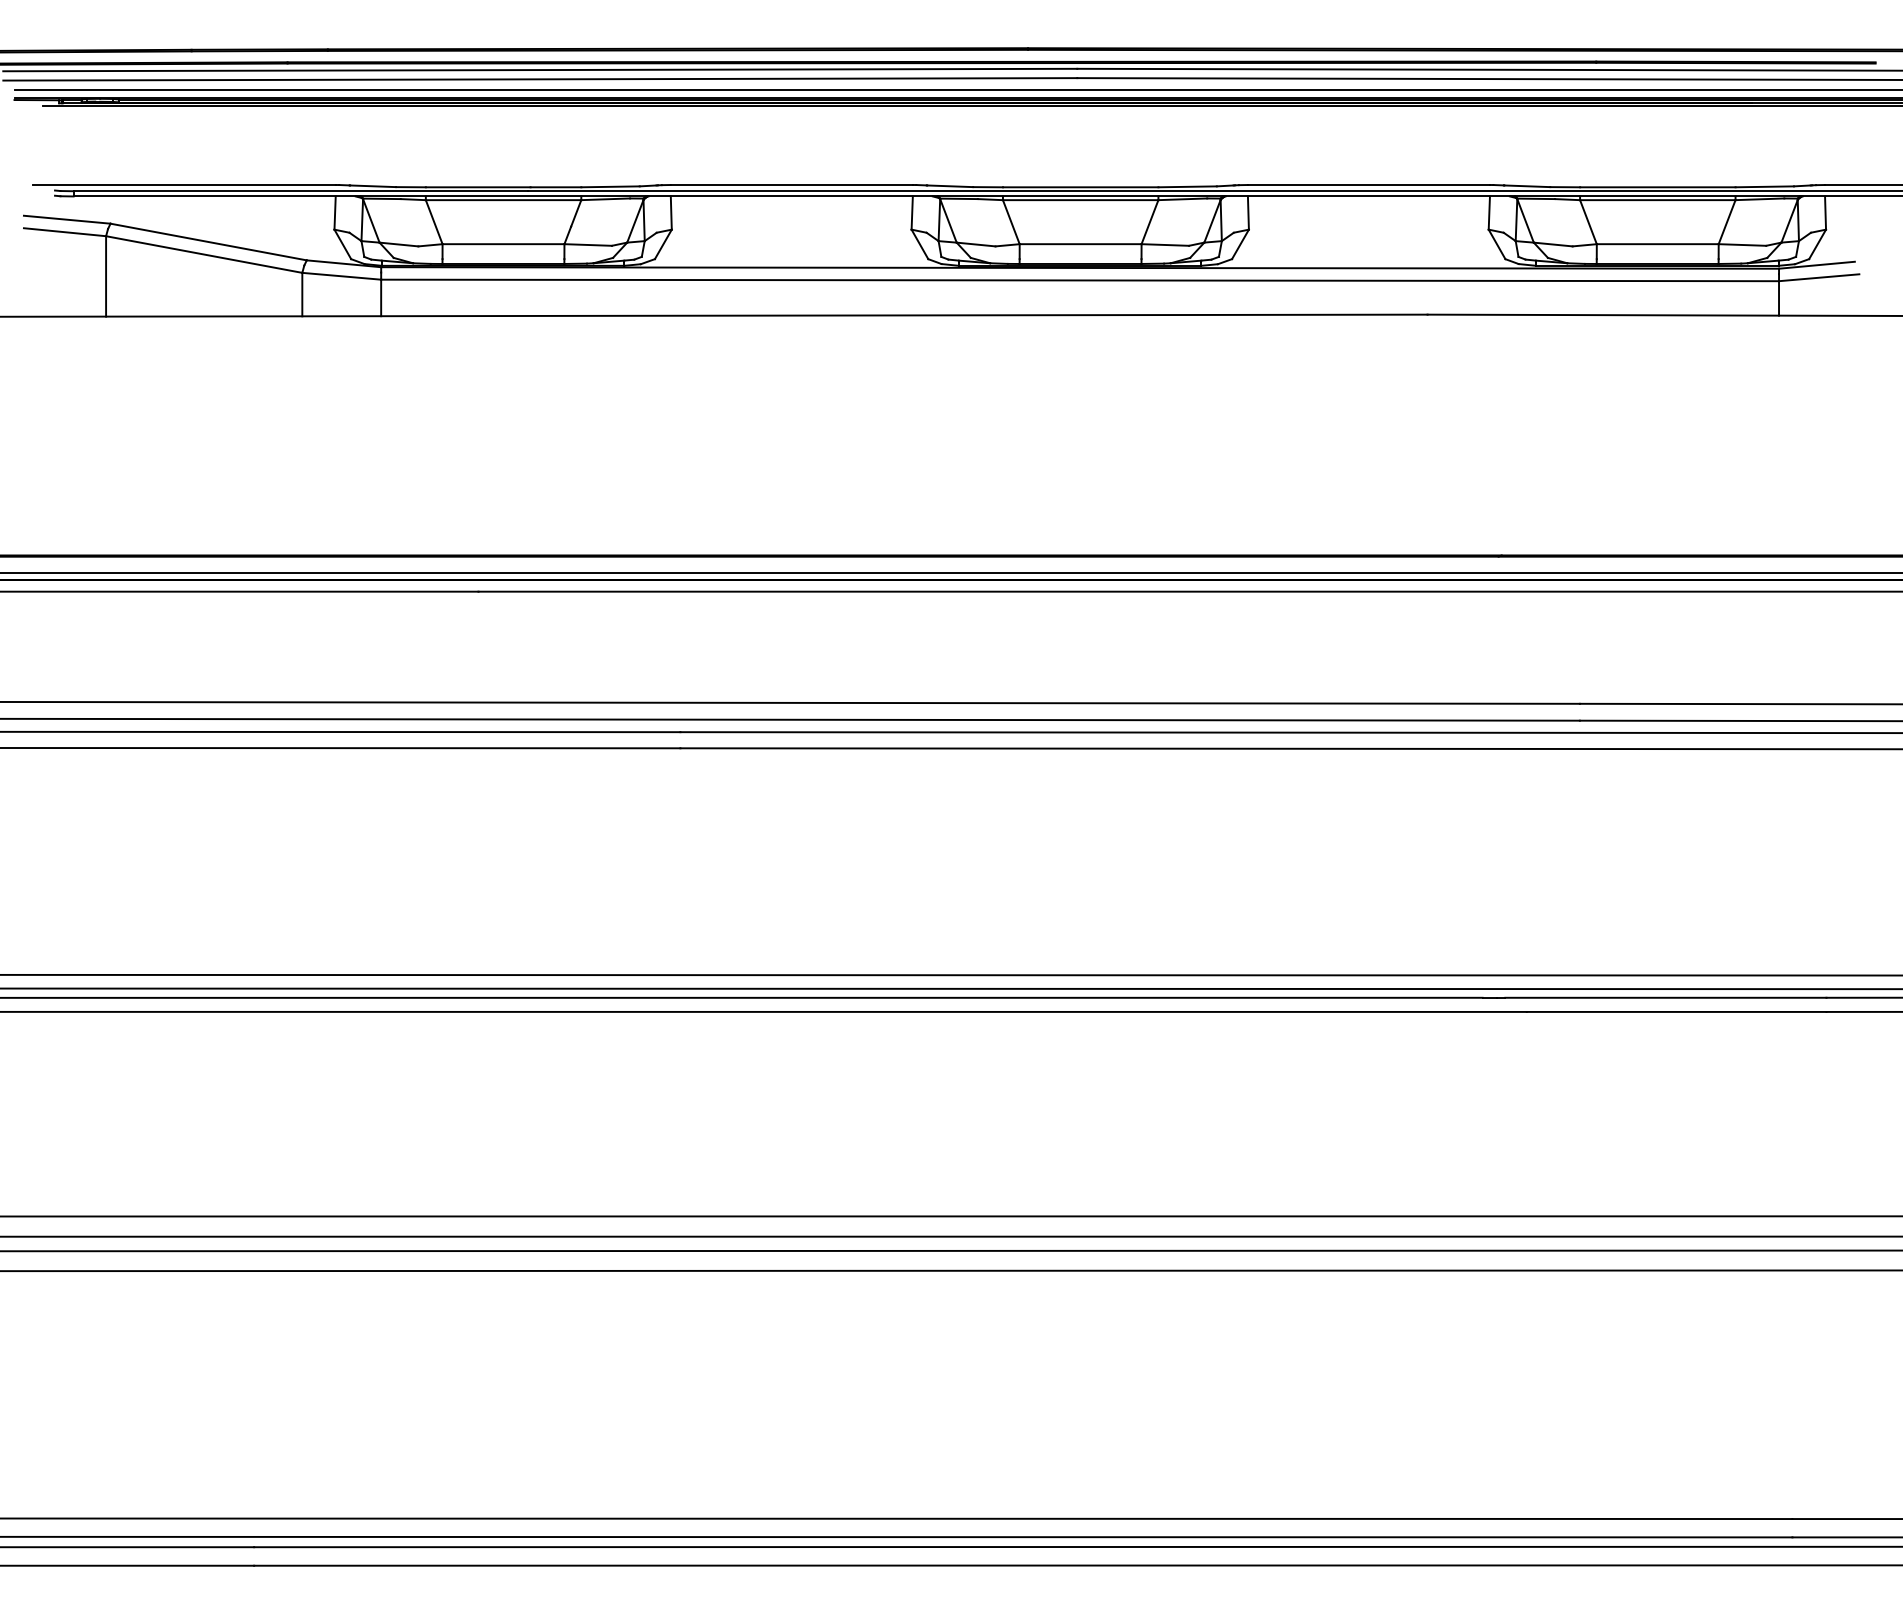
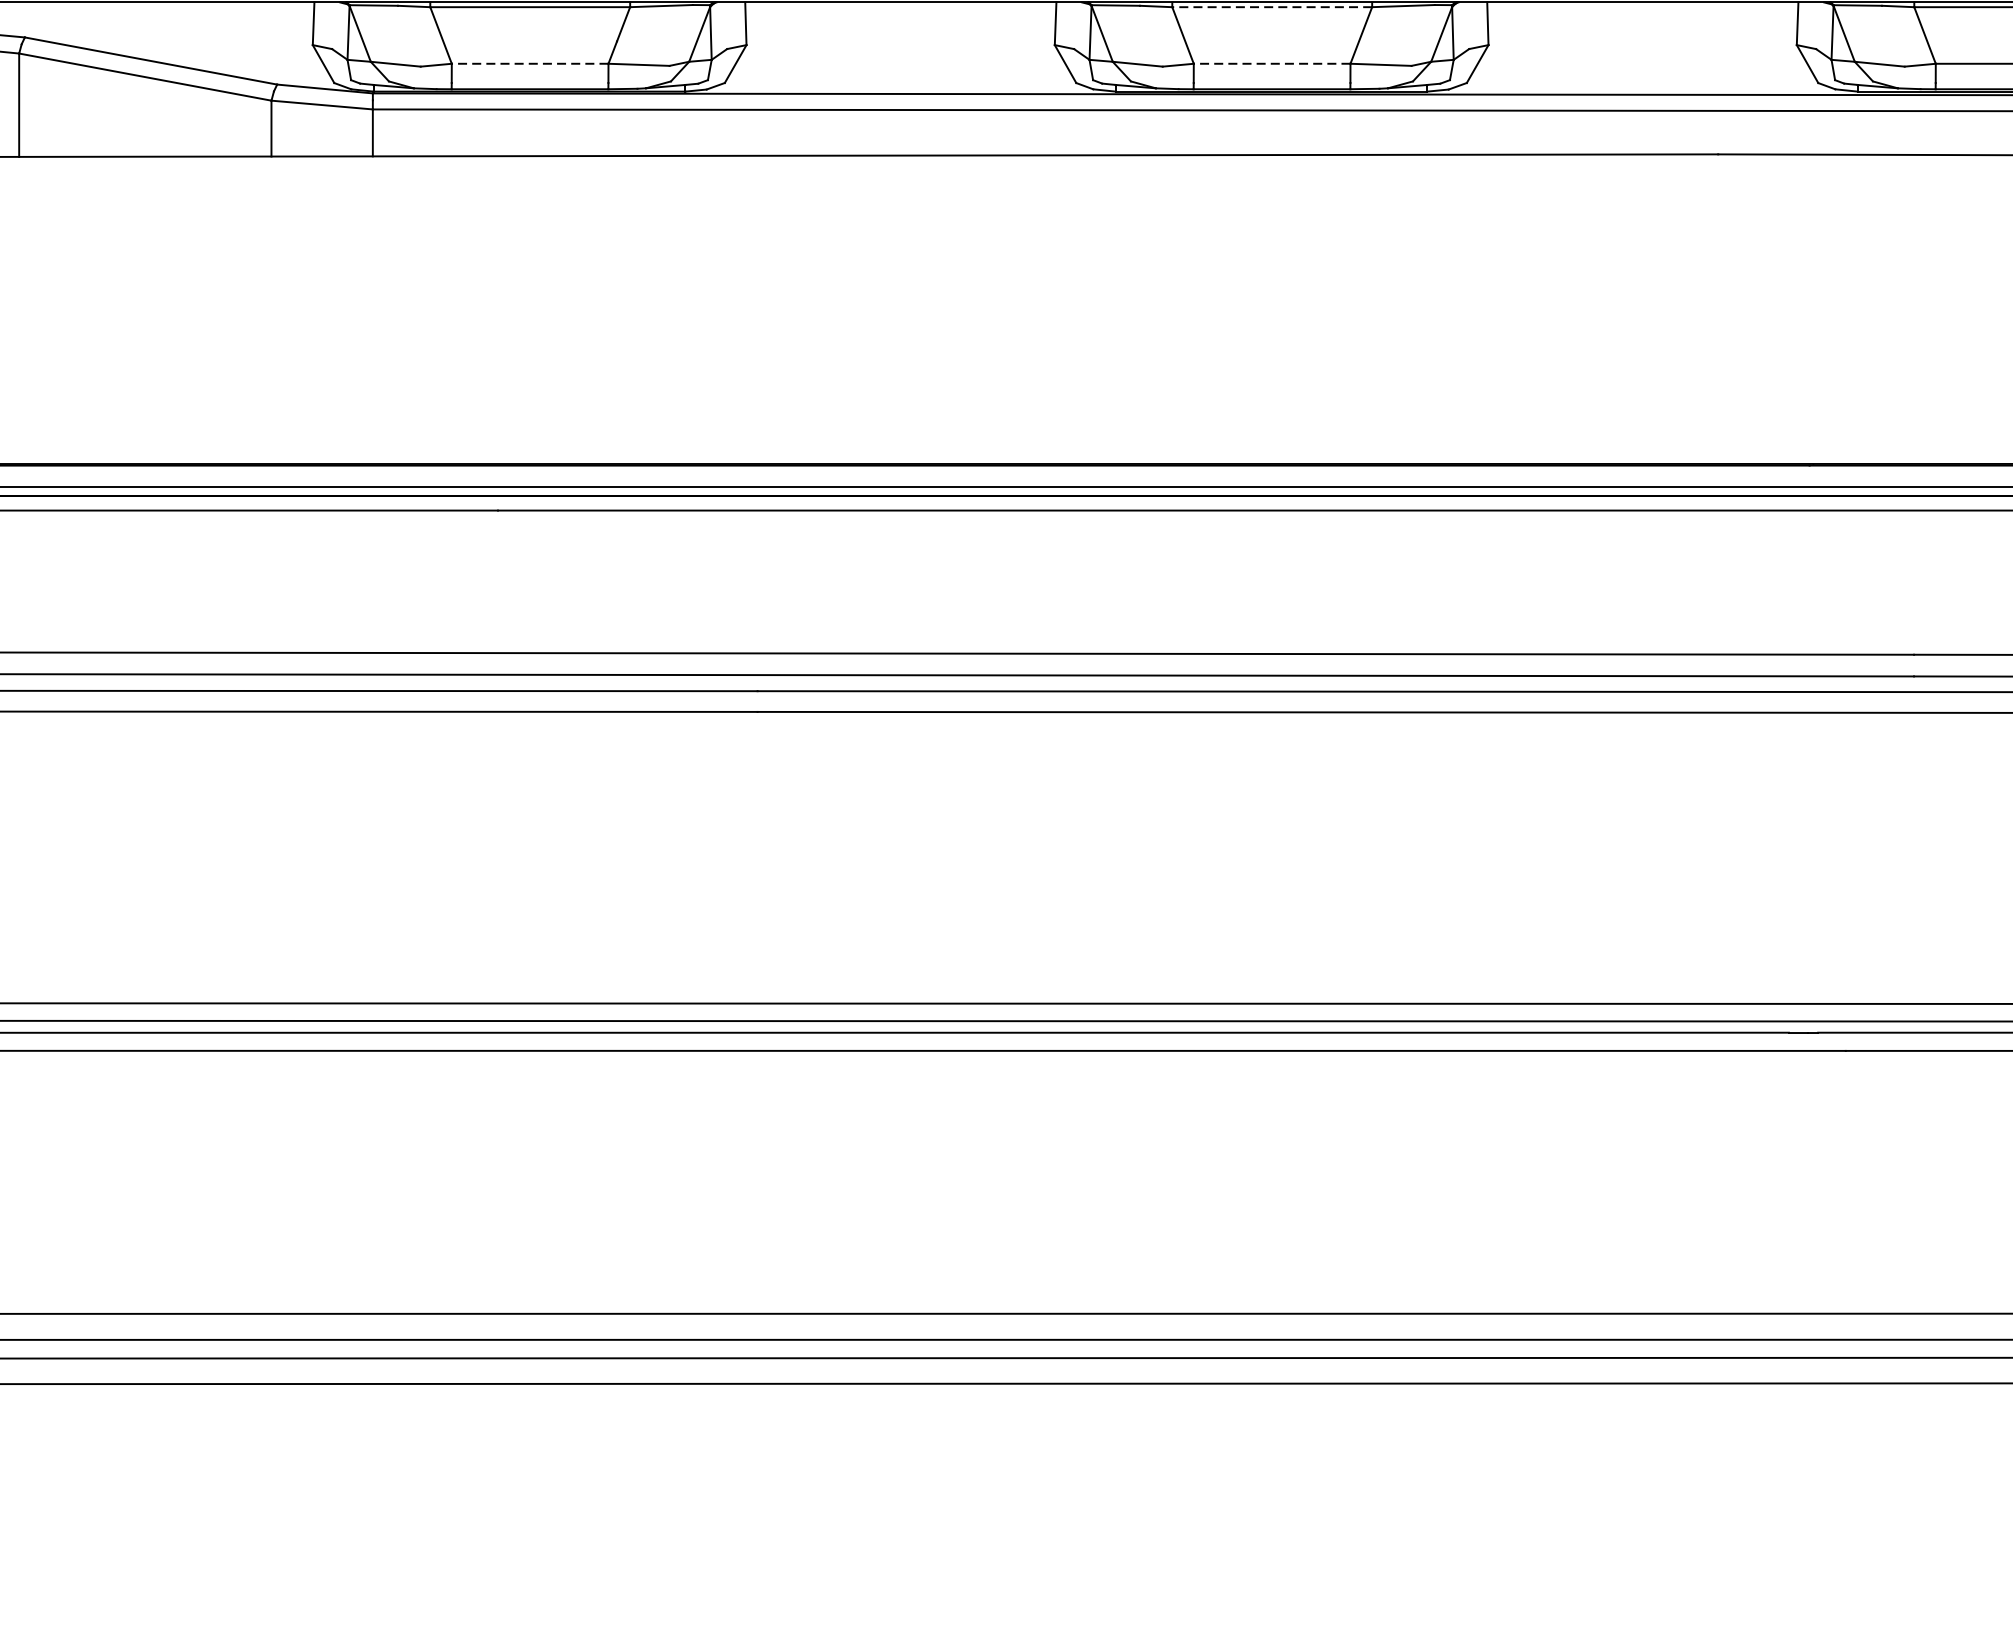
line: (1080, 200) -> (1271, 7), solid -> dashed
line: (503, 244) -> (530, 64), solid -> dashed
line: (1080, 244) -> (1271, 64), solid -> dashed

